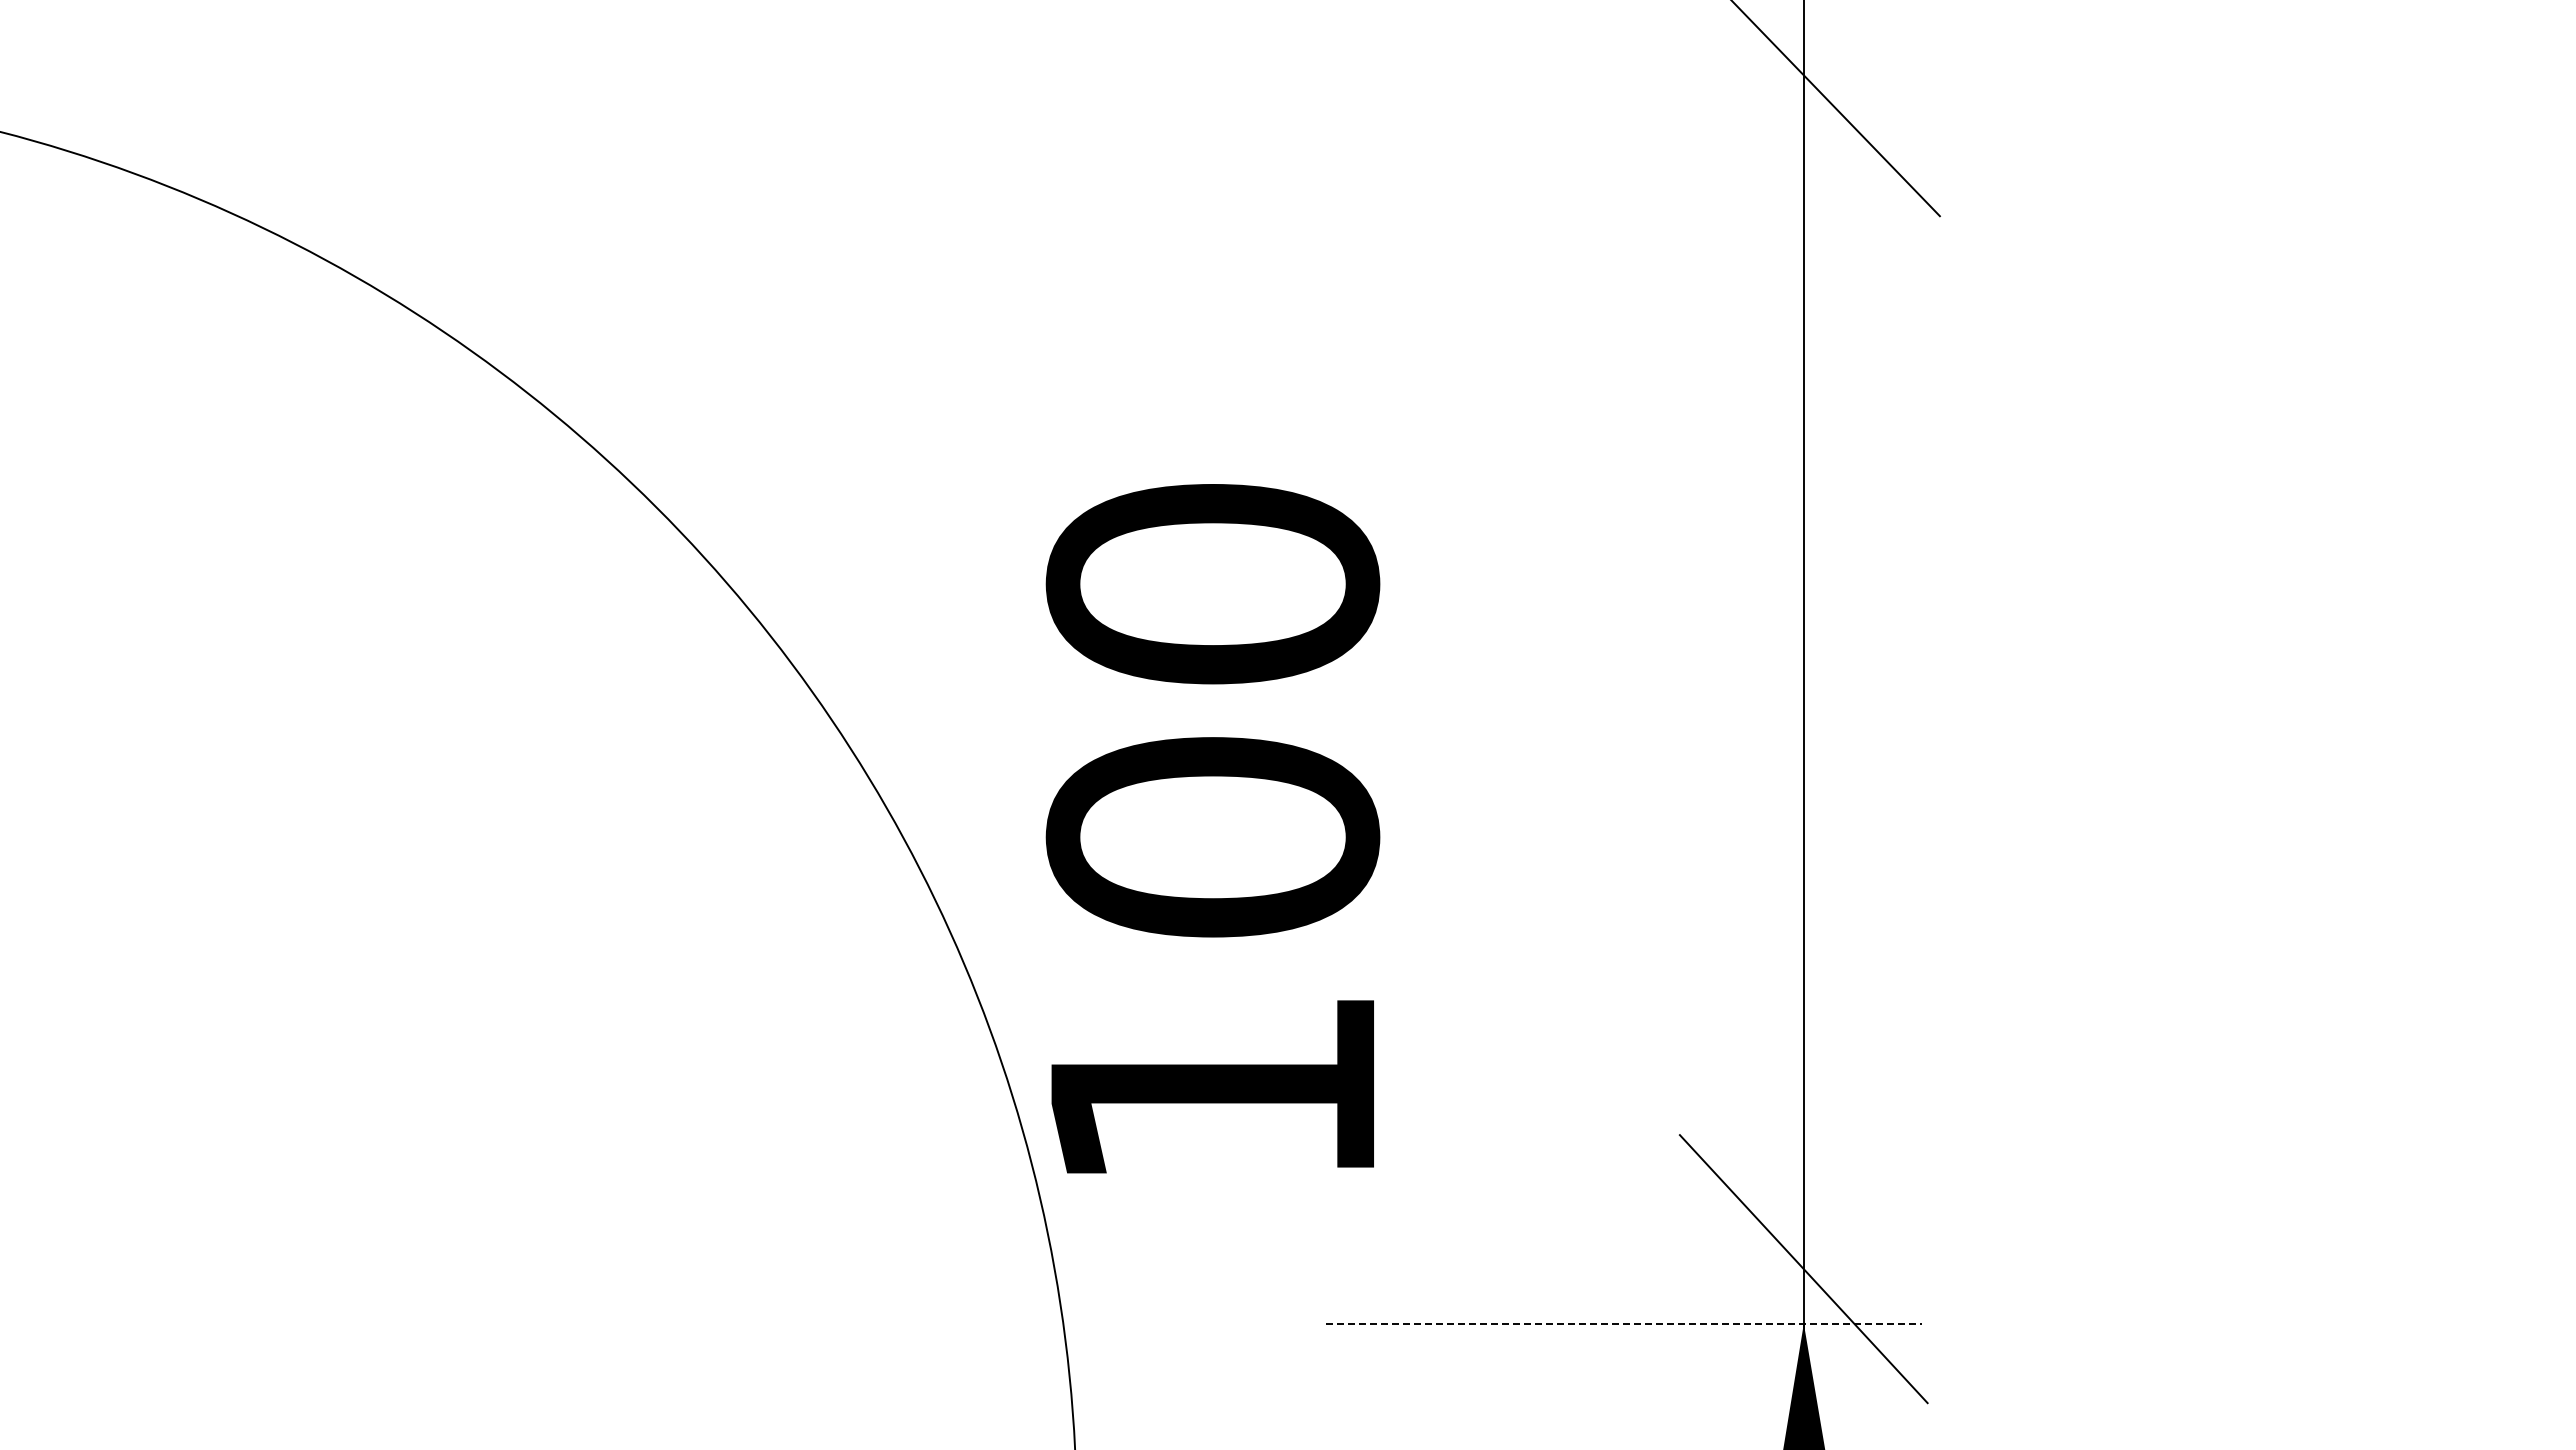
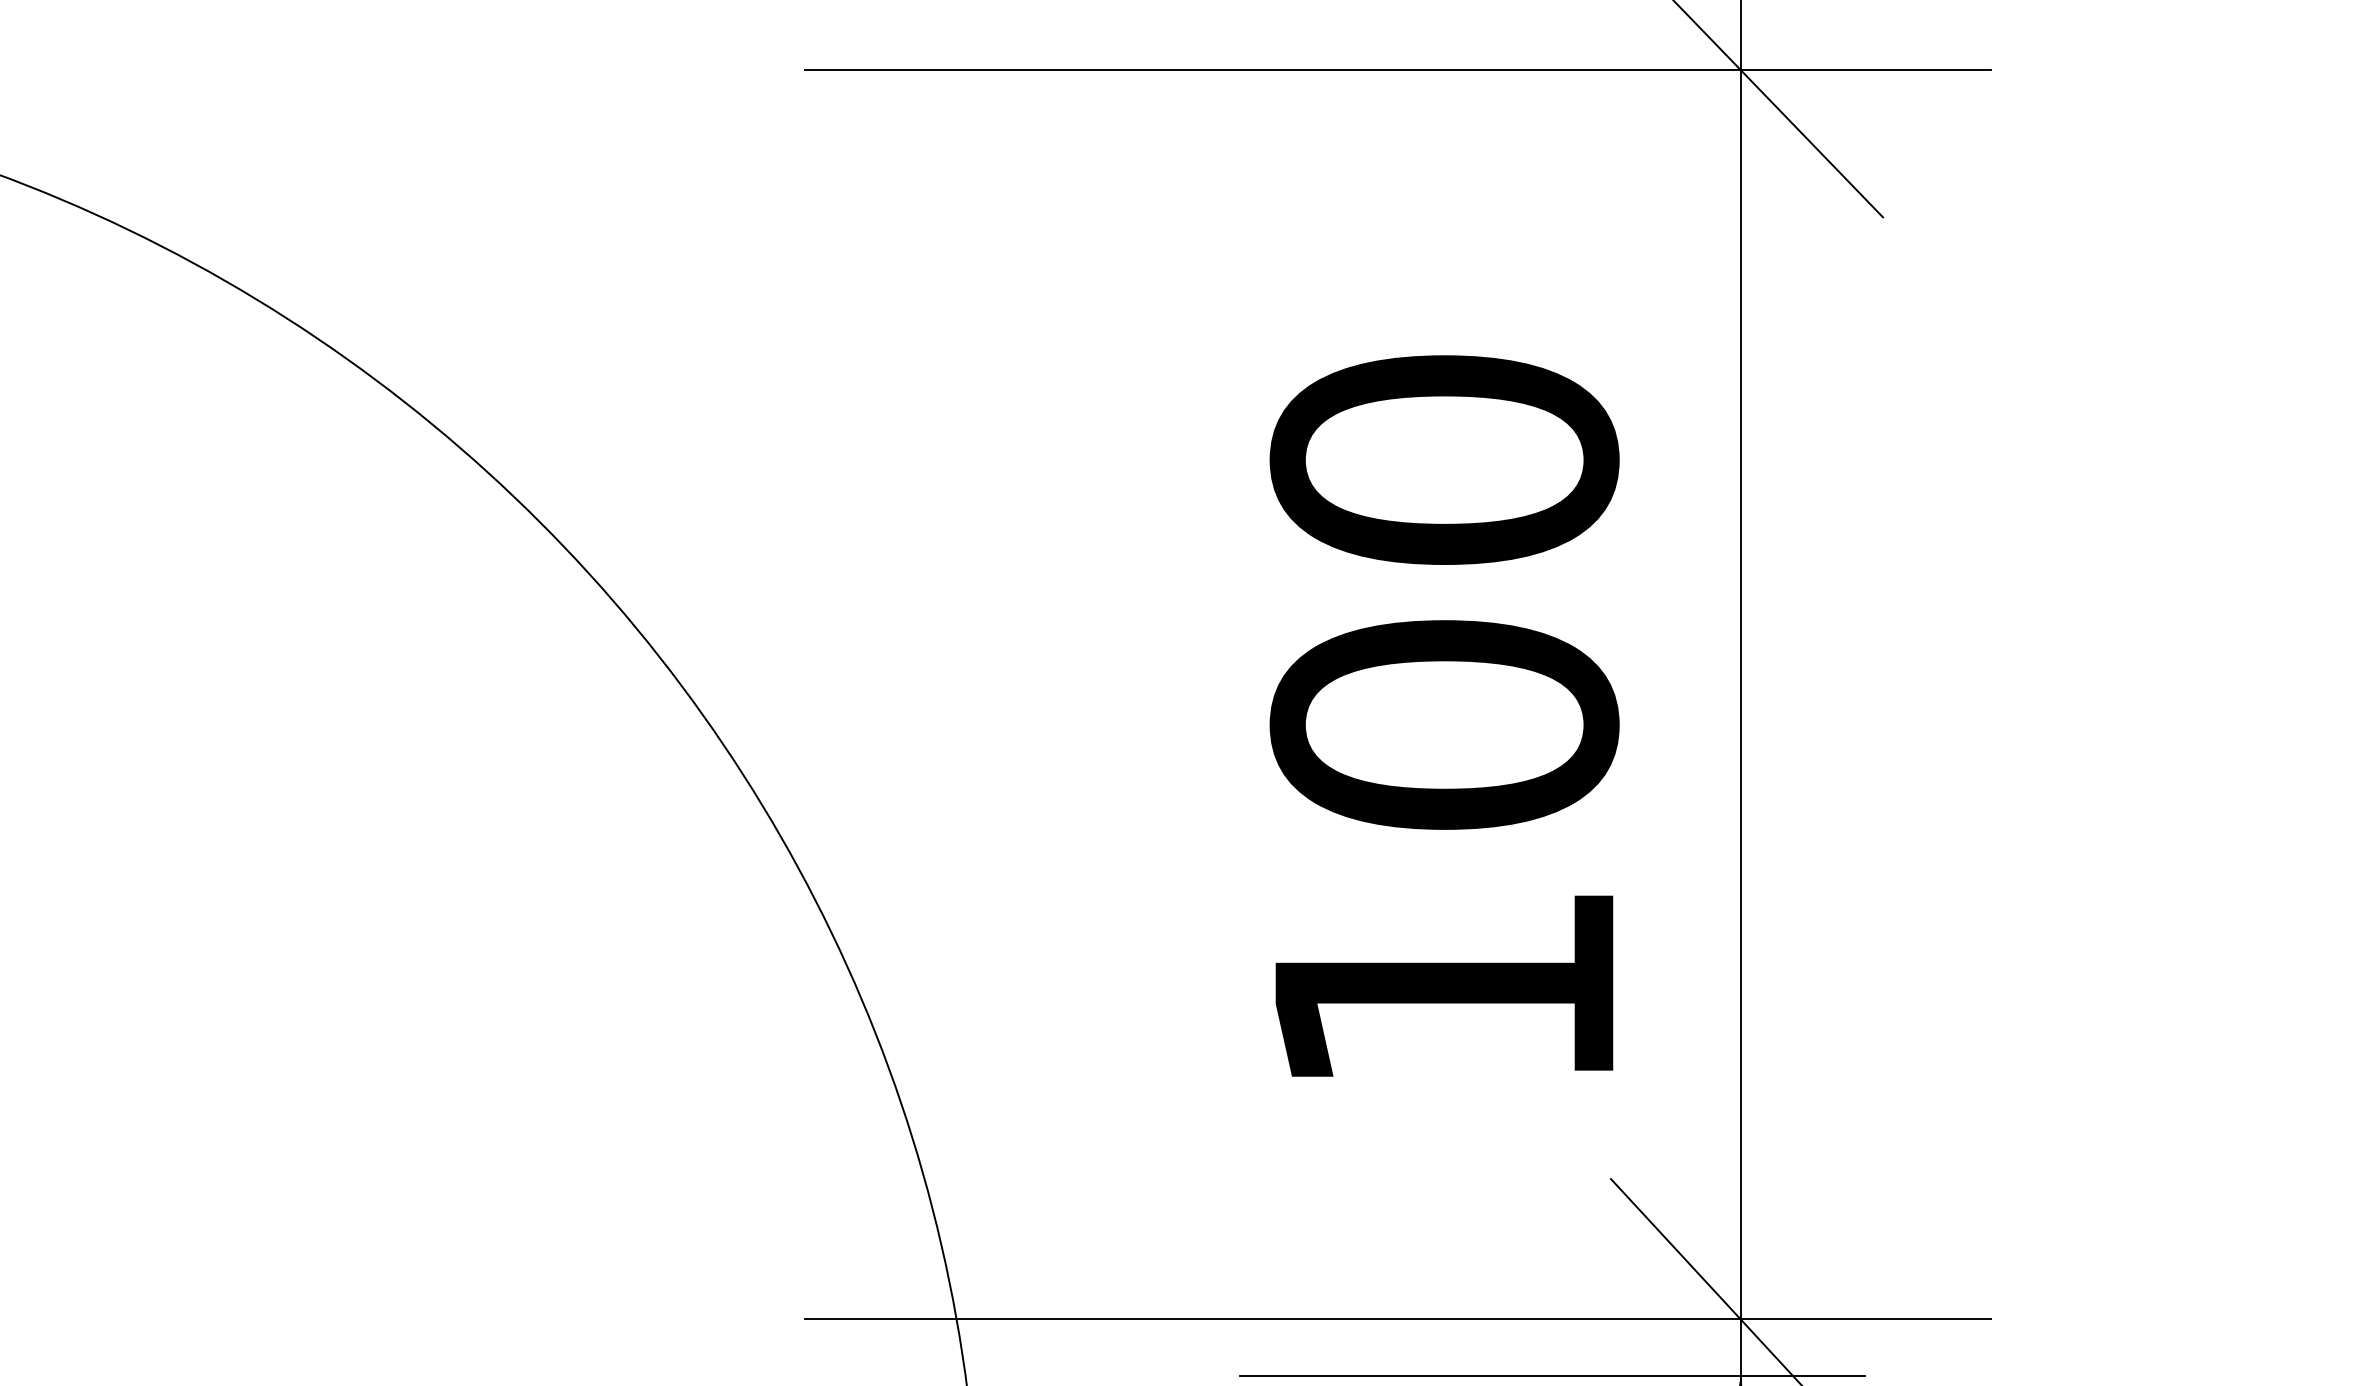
line: (1475, 75) -> (1397, 70), added
text: (1212, 828) -> (1444, 715), moved
line: (1475, 1269) -> (1397, 1319), added
line: (1624, 1323) -> (1552, 1376), dashed -> solid

